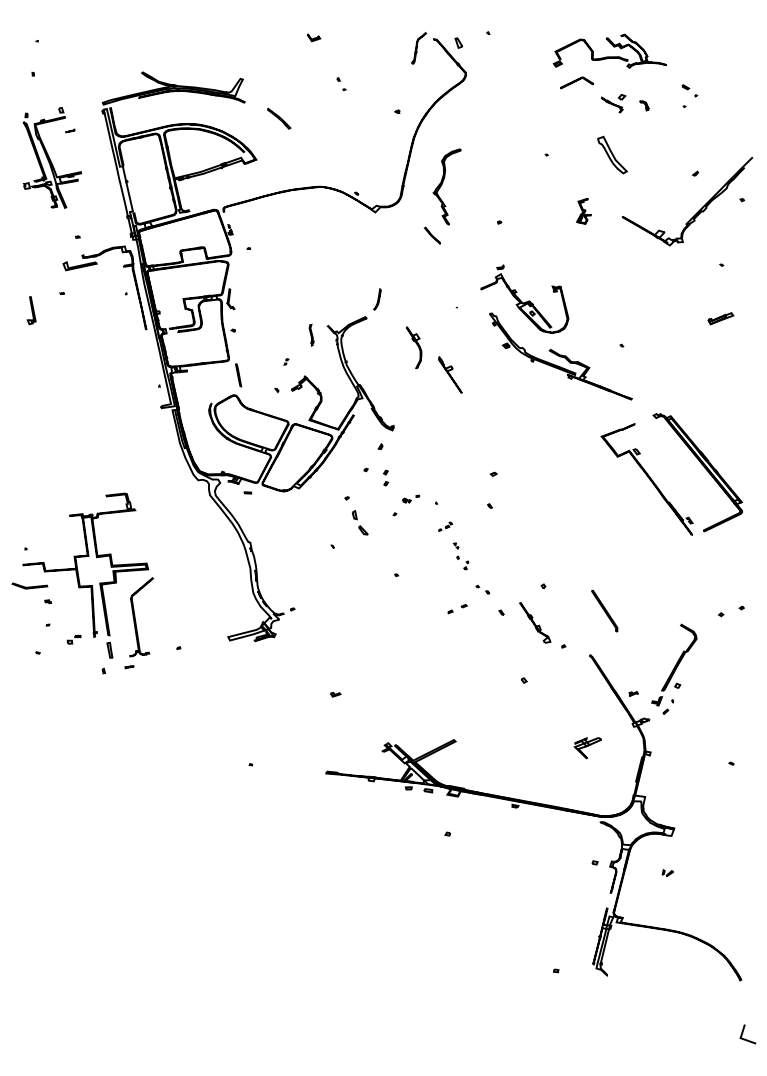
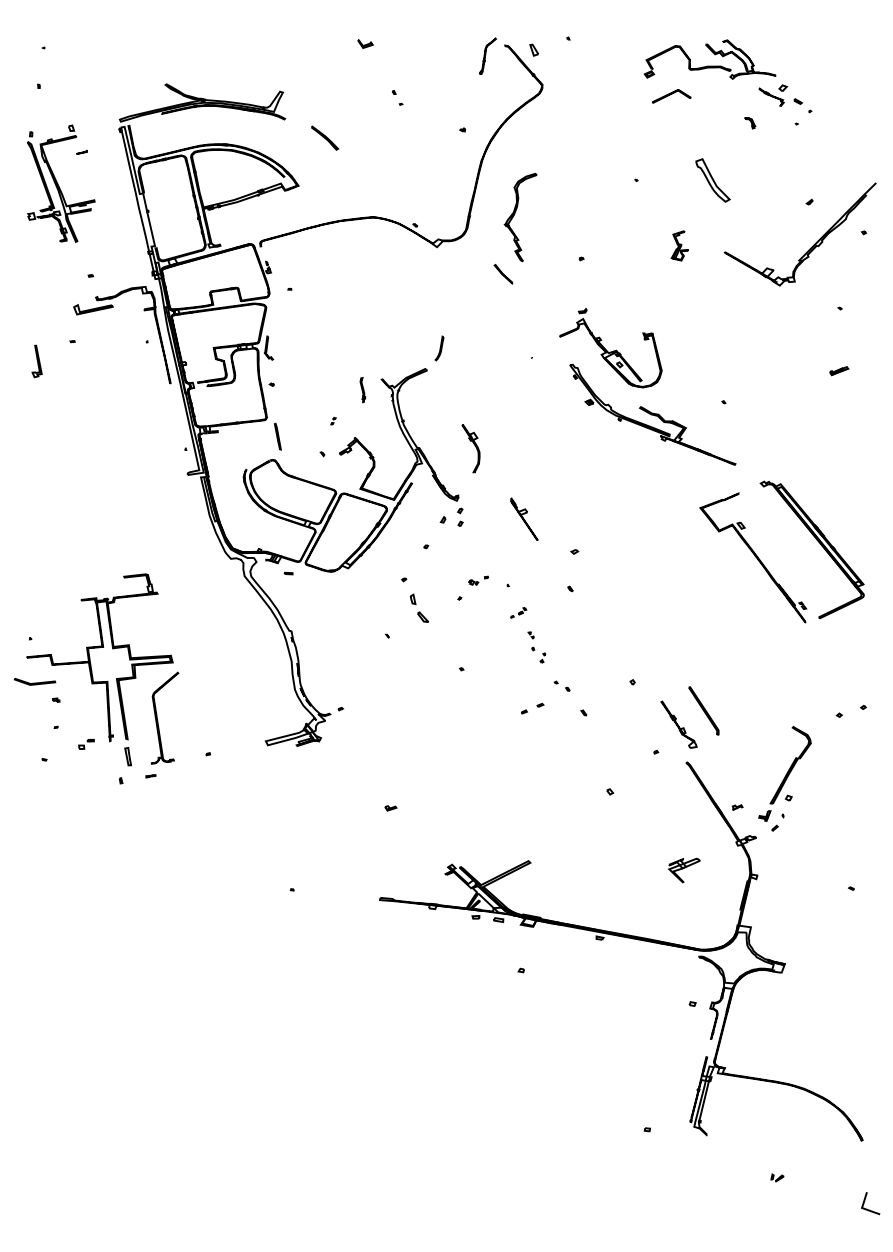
part: (613, 103) -> (773, 95), moved
part: (721, 319) -> (839, 371), size x0.62
part: (413, 347) -> (470, 448), moved
part: (450, 374) -> (524, 518), moved
part: (386, 477) -> (460, 516), moved
part: (534, 622) -> (678, 724), moved
part: (667, 872) -> (777, 1177), moved

